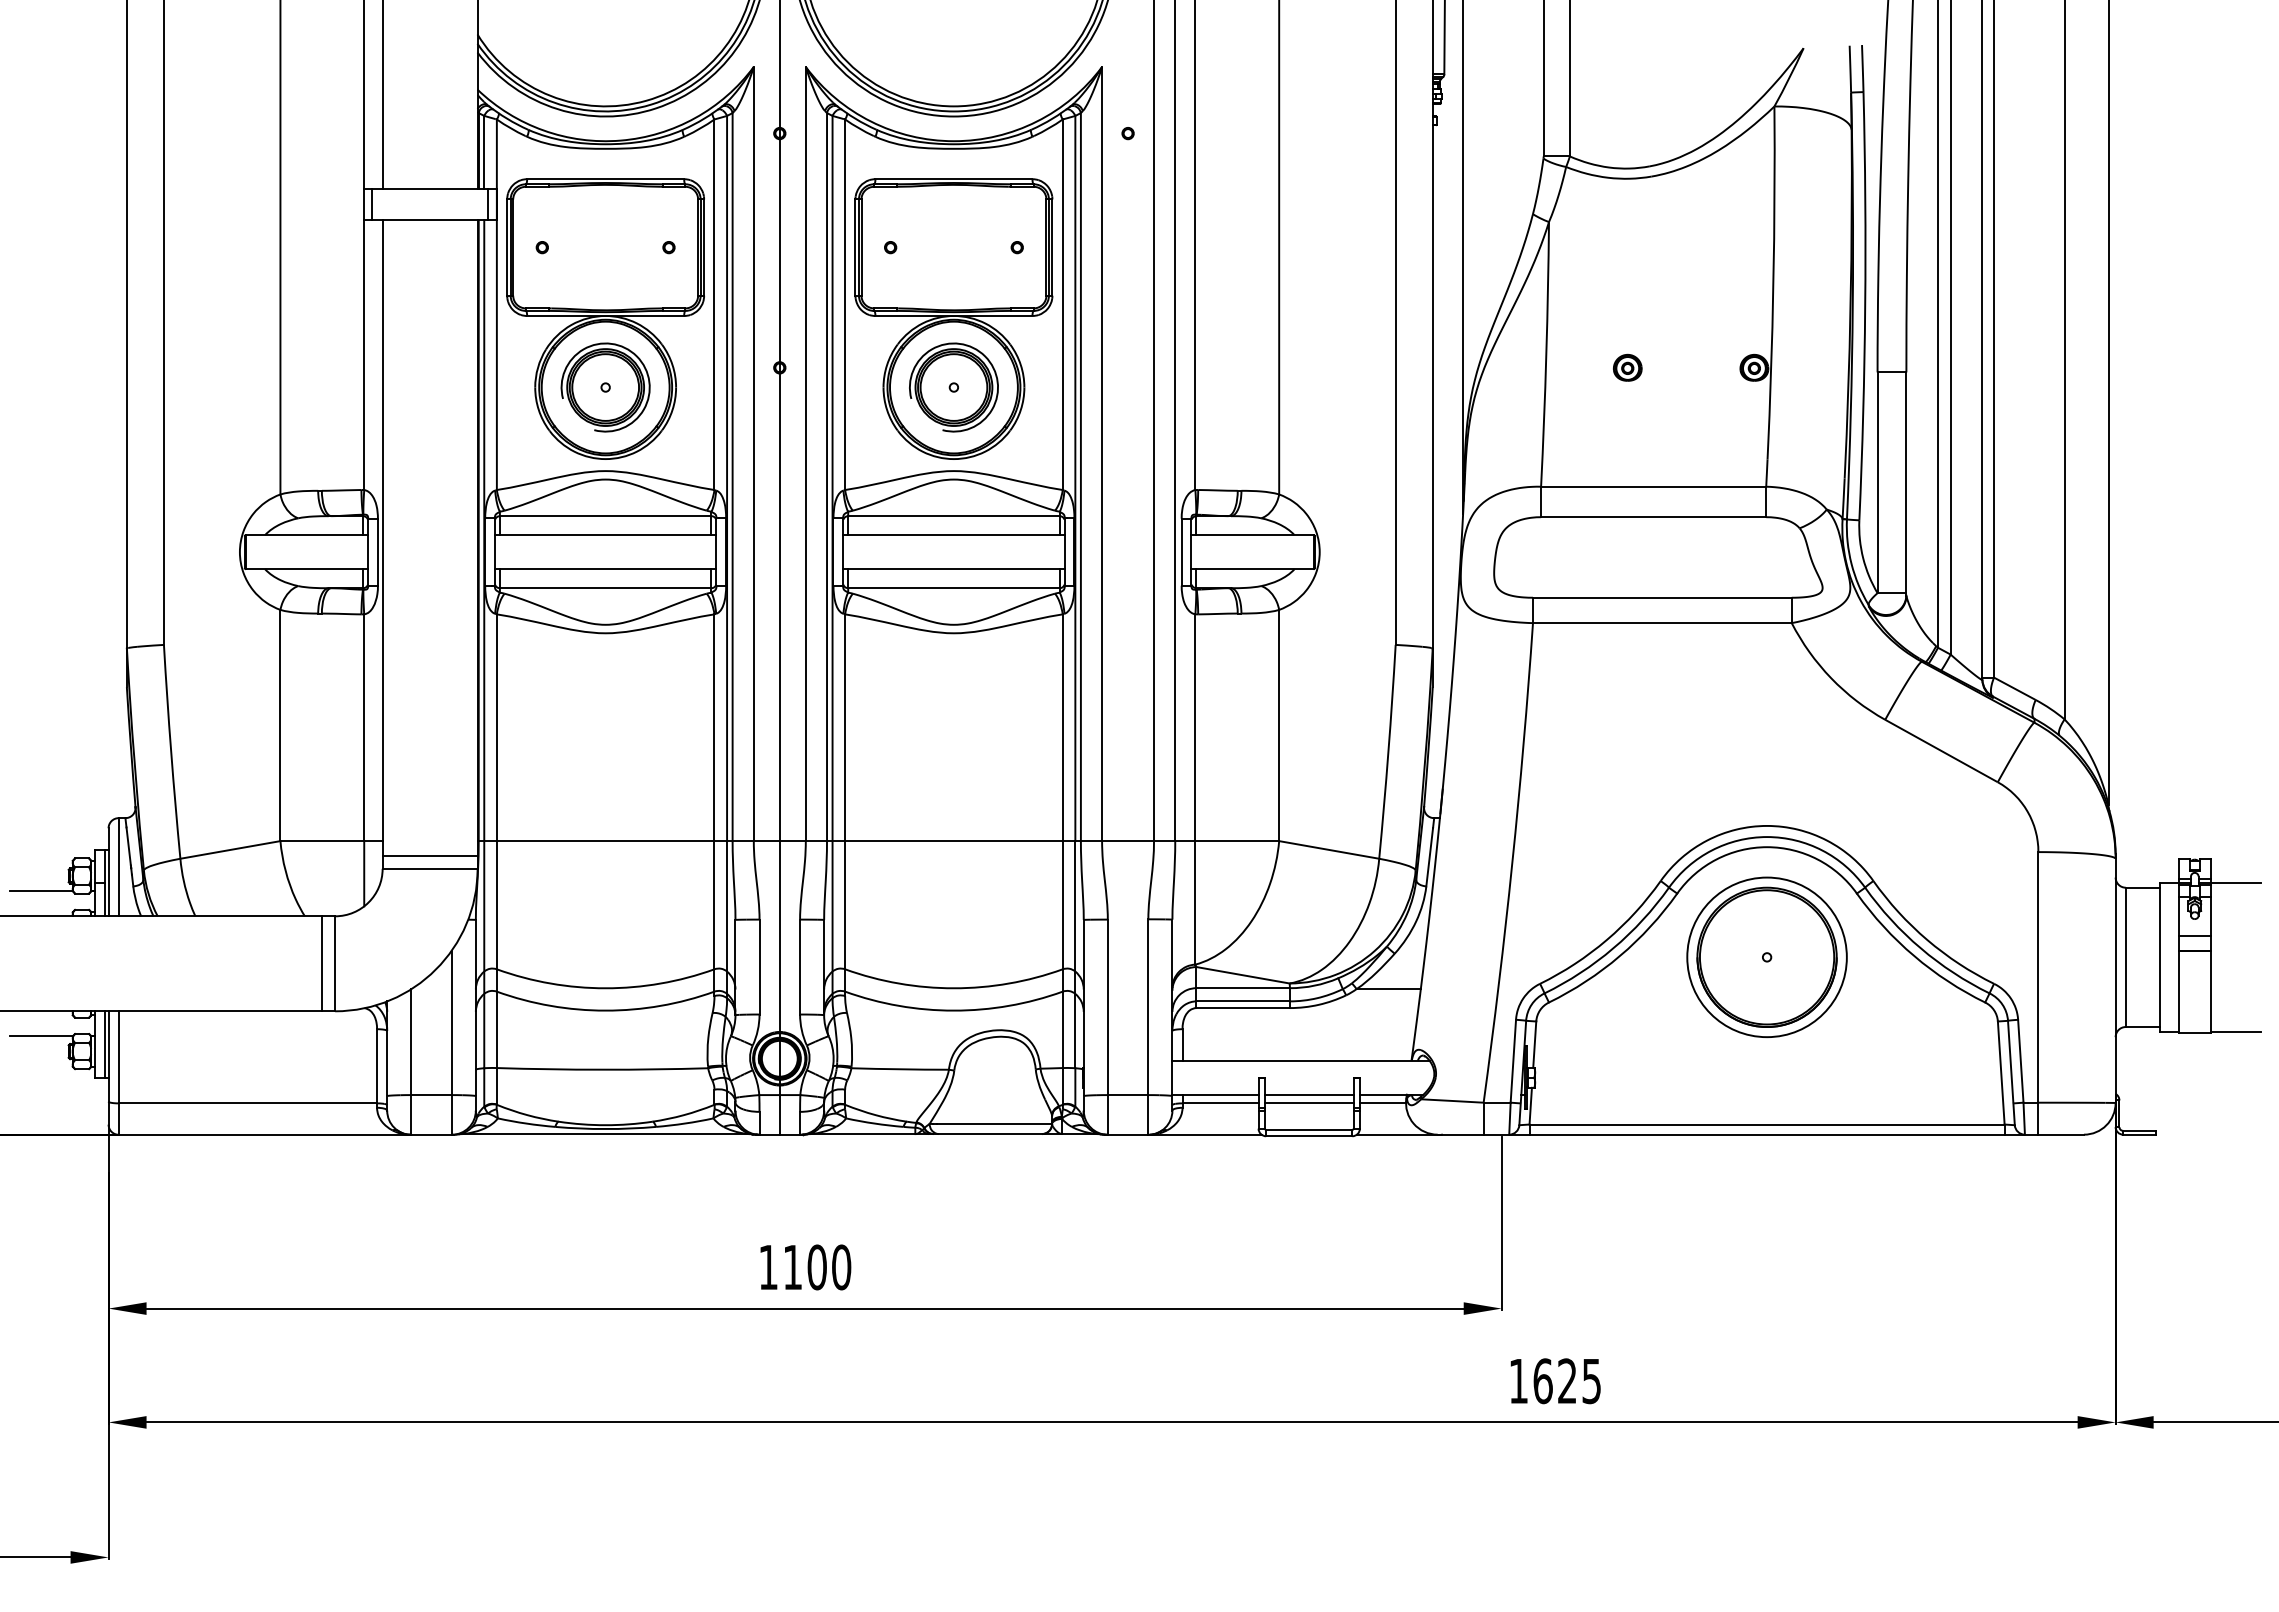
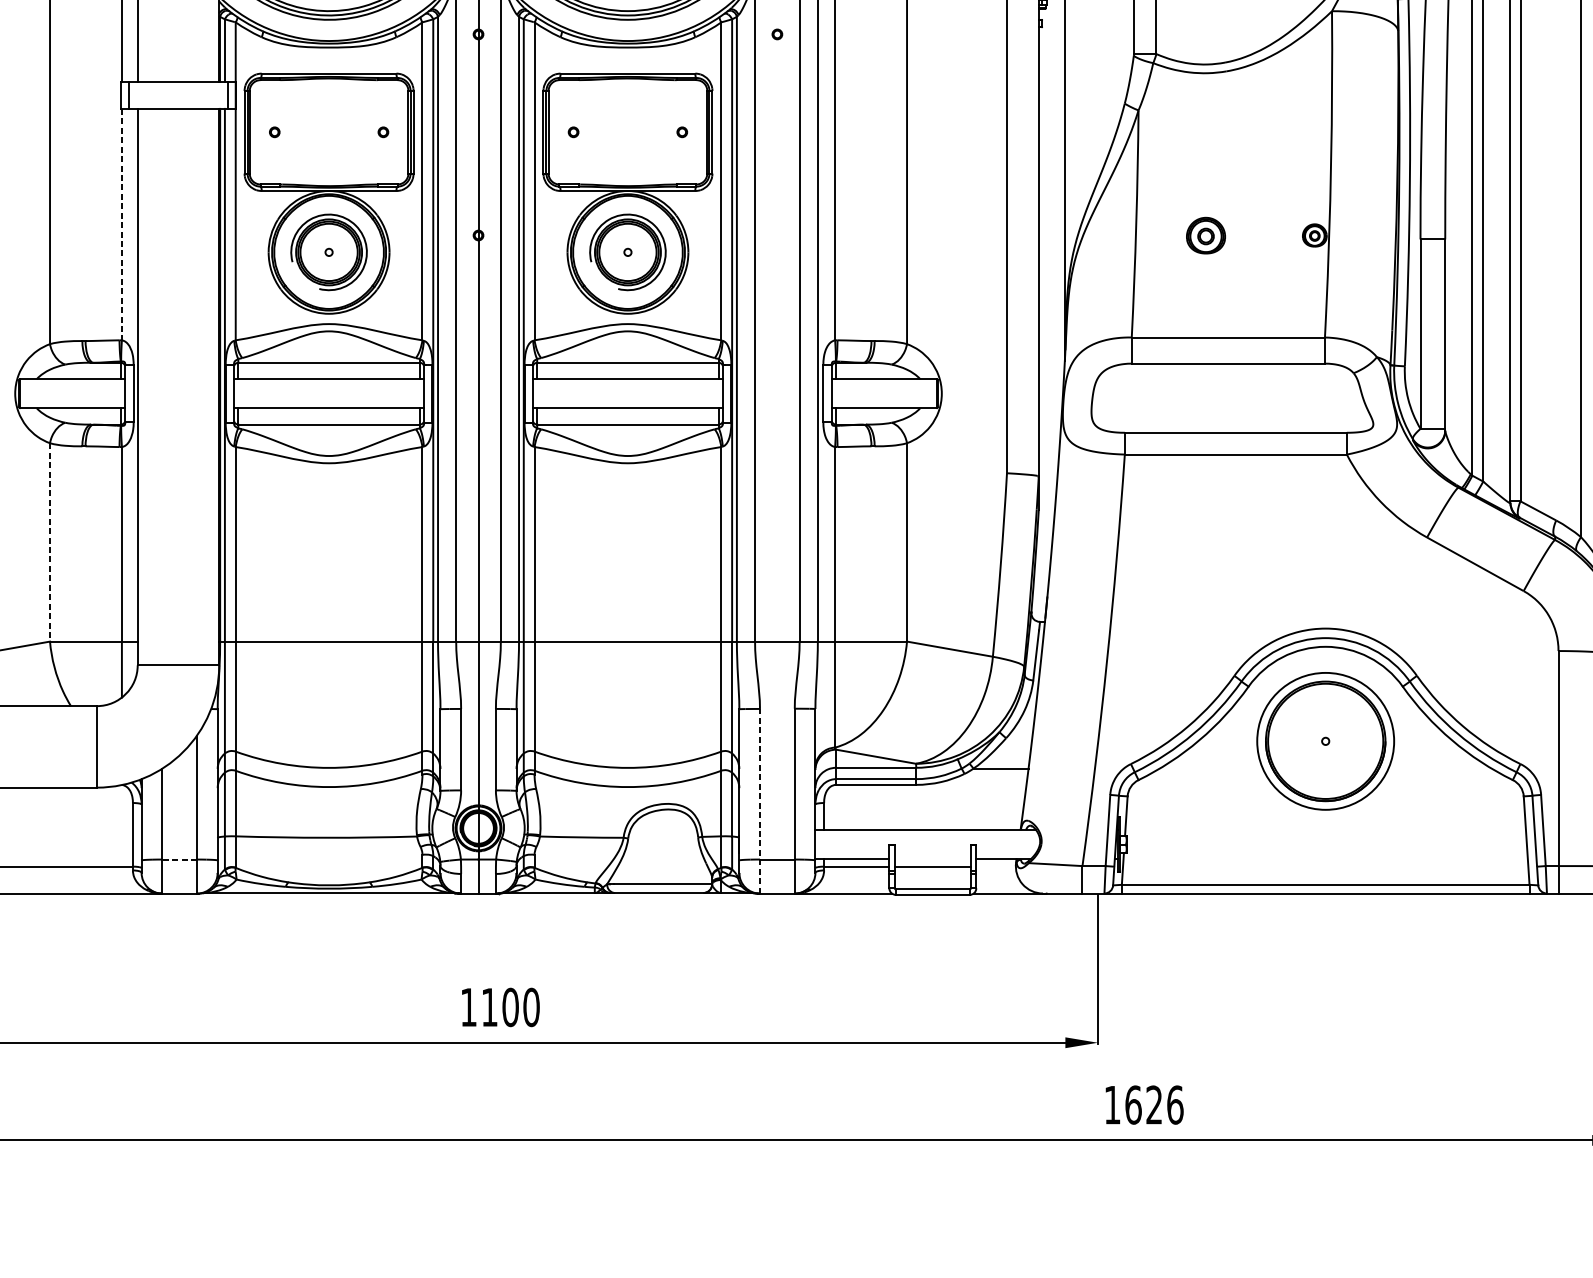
line: (364, 355) -> (122, 224), solid -> dashed
part: (1627, 367) -> (1205, 235), size x1.6
line: (280, 725) -> (50, 542), solid -> dashed
line: (429, 856) -> (177, 654), removed
line: (322, 963) -> (86, 746), removed
line: (1107, 1027) -> (759, 801), solid -> dashed
line: (1308, 1094) -> (932, 859), removed
line: (431, 1095) -> (179, 859), solid -> dashed
line: (1382, 1103) -> (995, 866), removed
text: (1591, 1381) -> (1175, 1105), 1625 -> 1626

